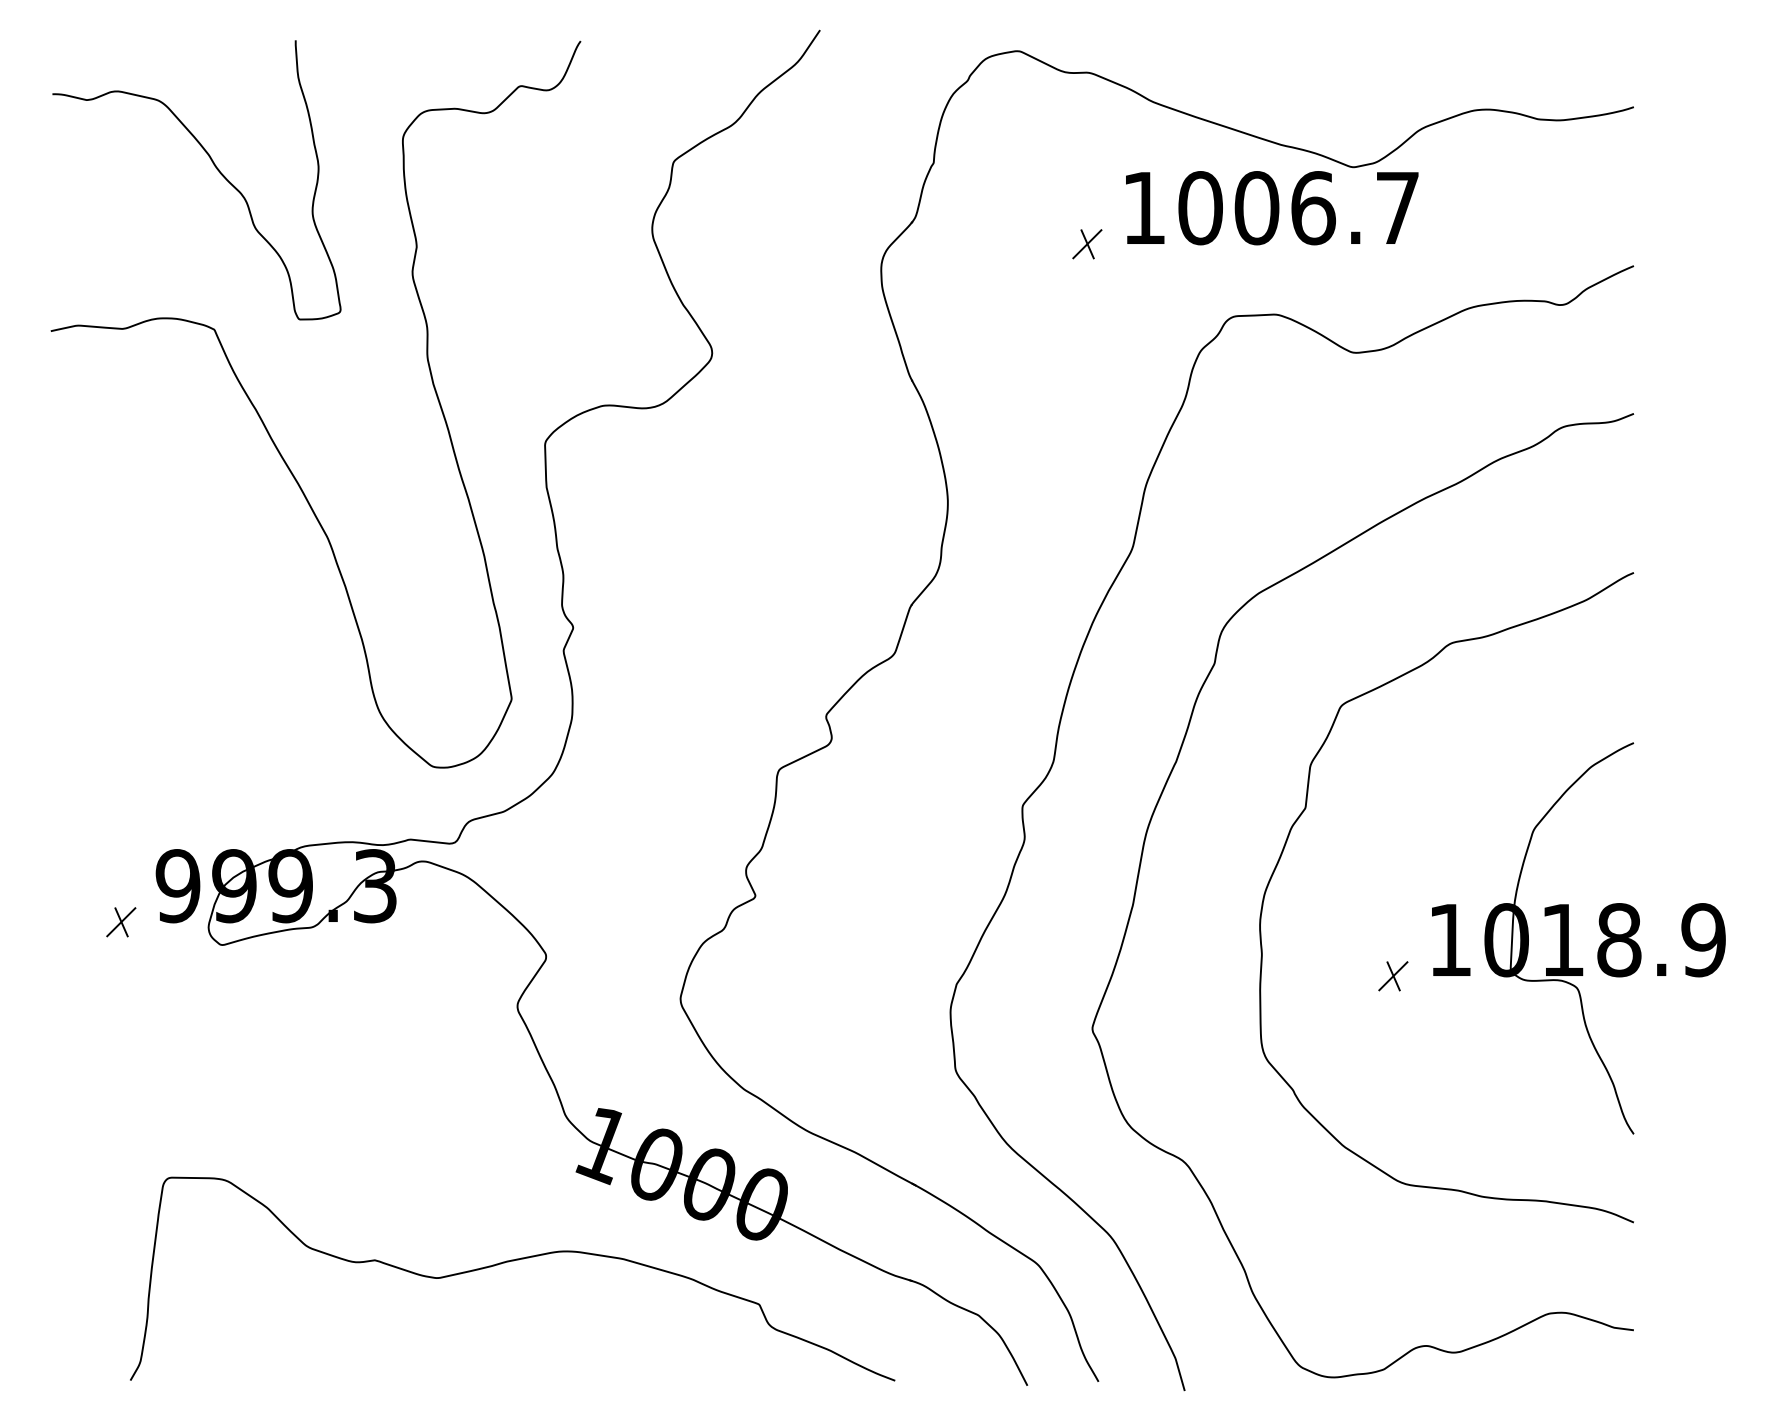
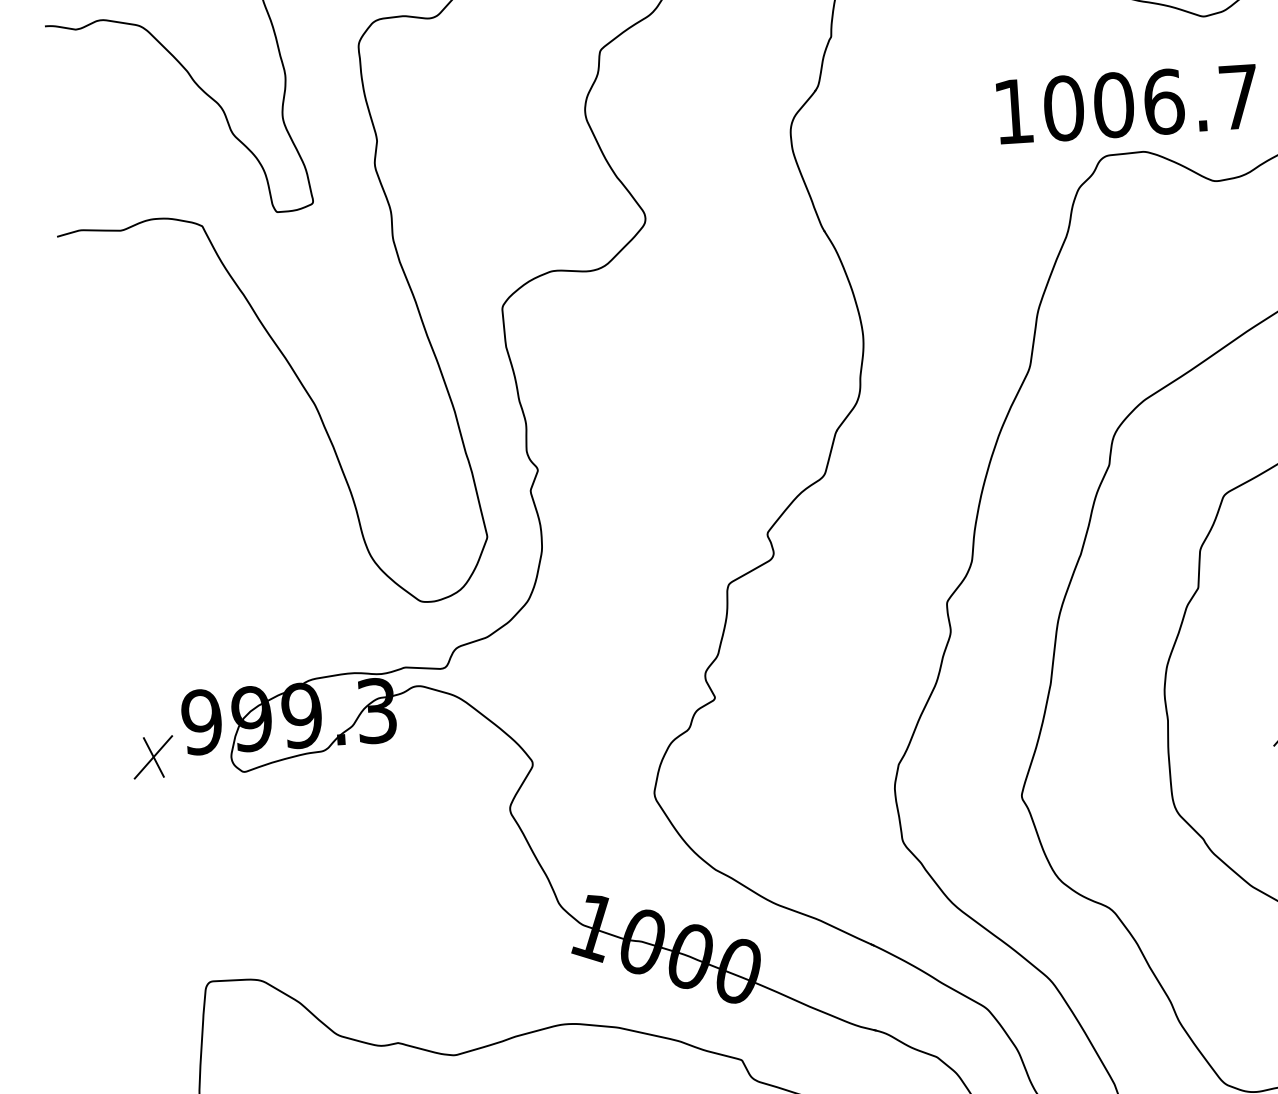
text: (1272, 208) -> (1127, 104), moved
part: (1087, 244) -> (972, 100), removed
part: (121, 922) -> (153, 757), size x1.6

